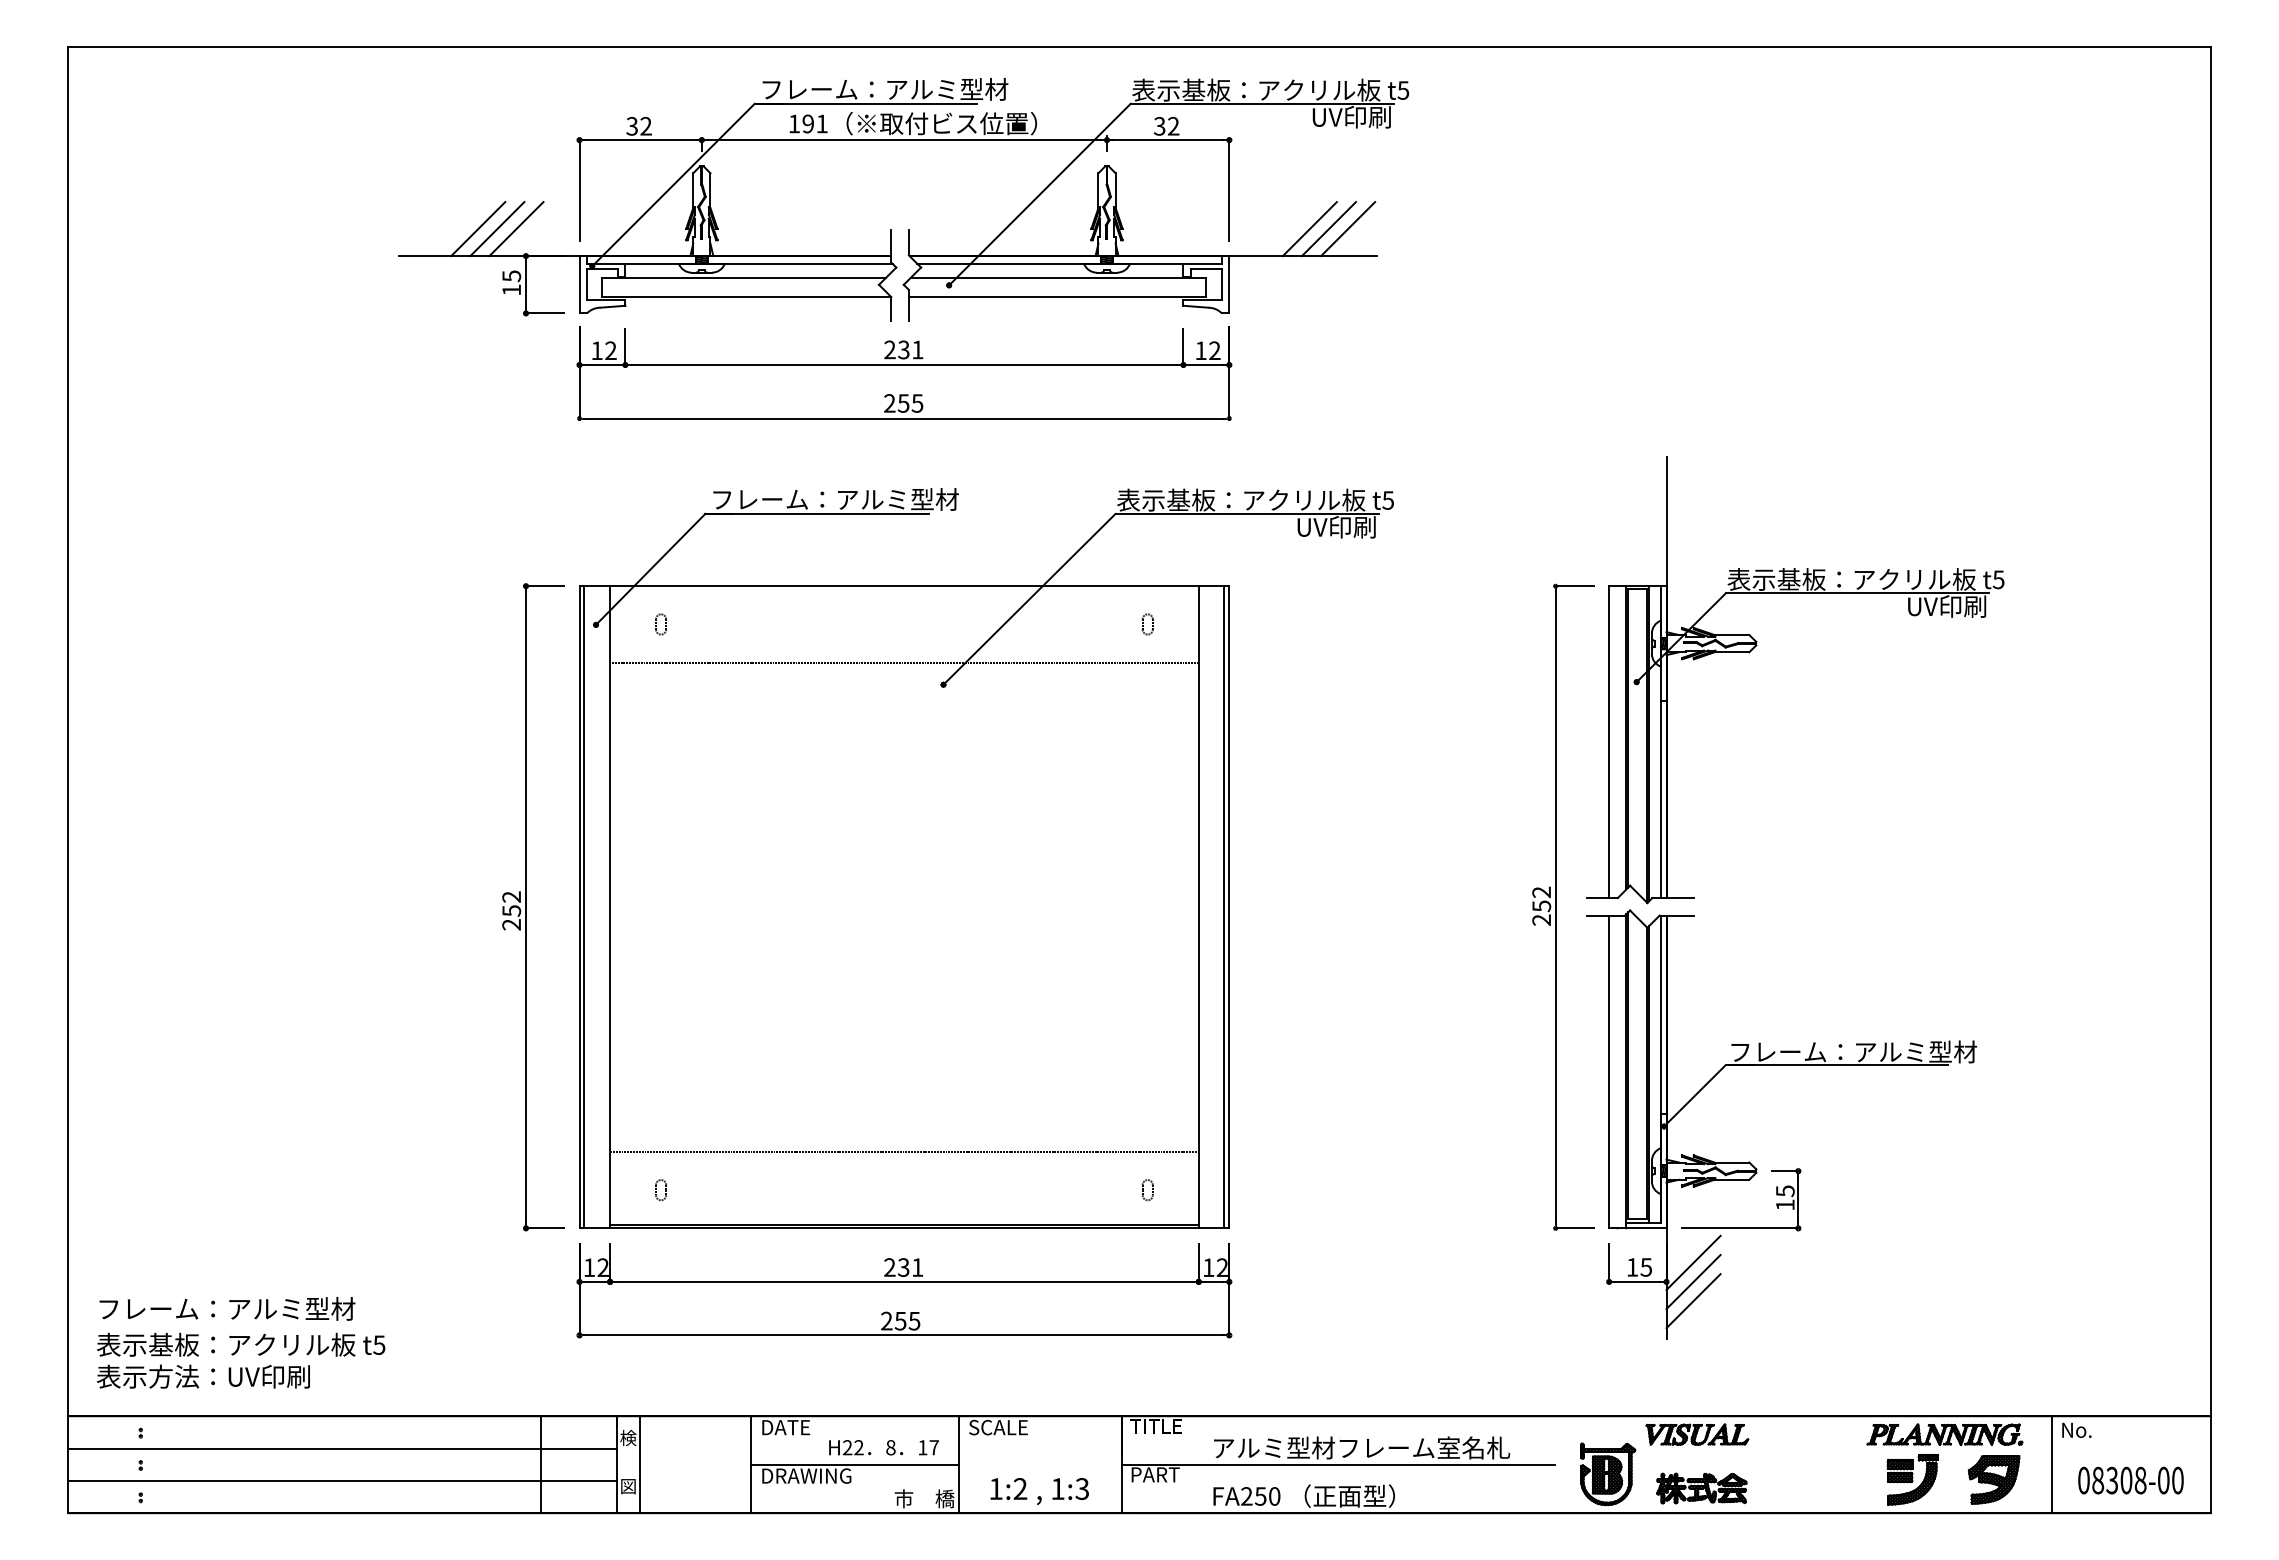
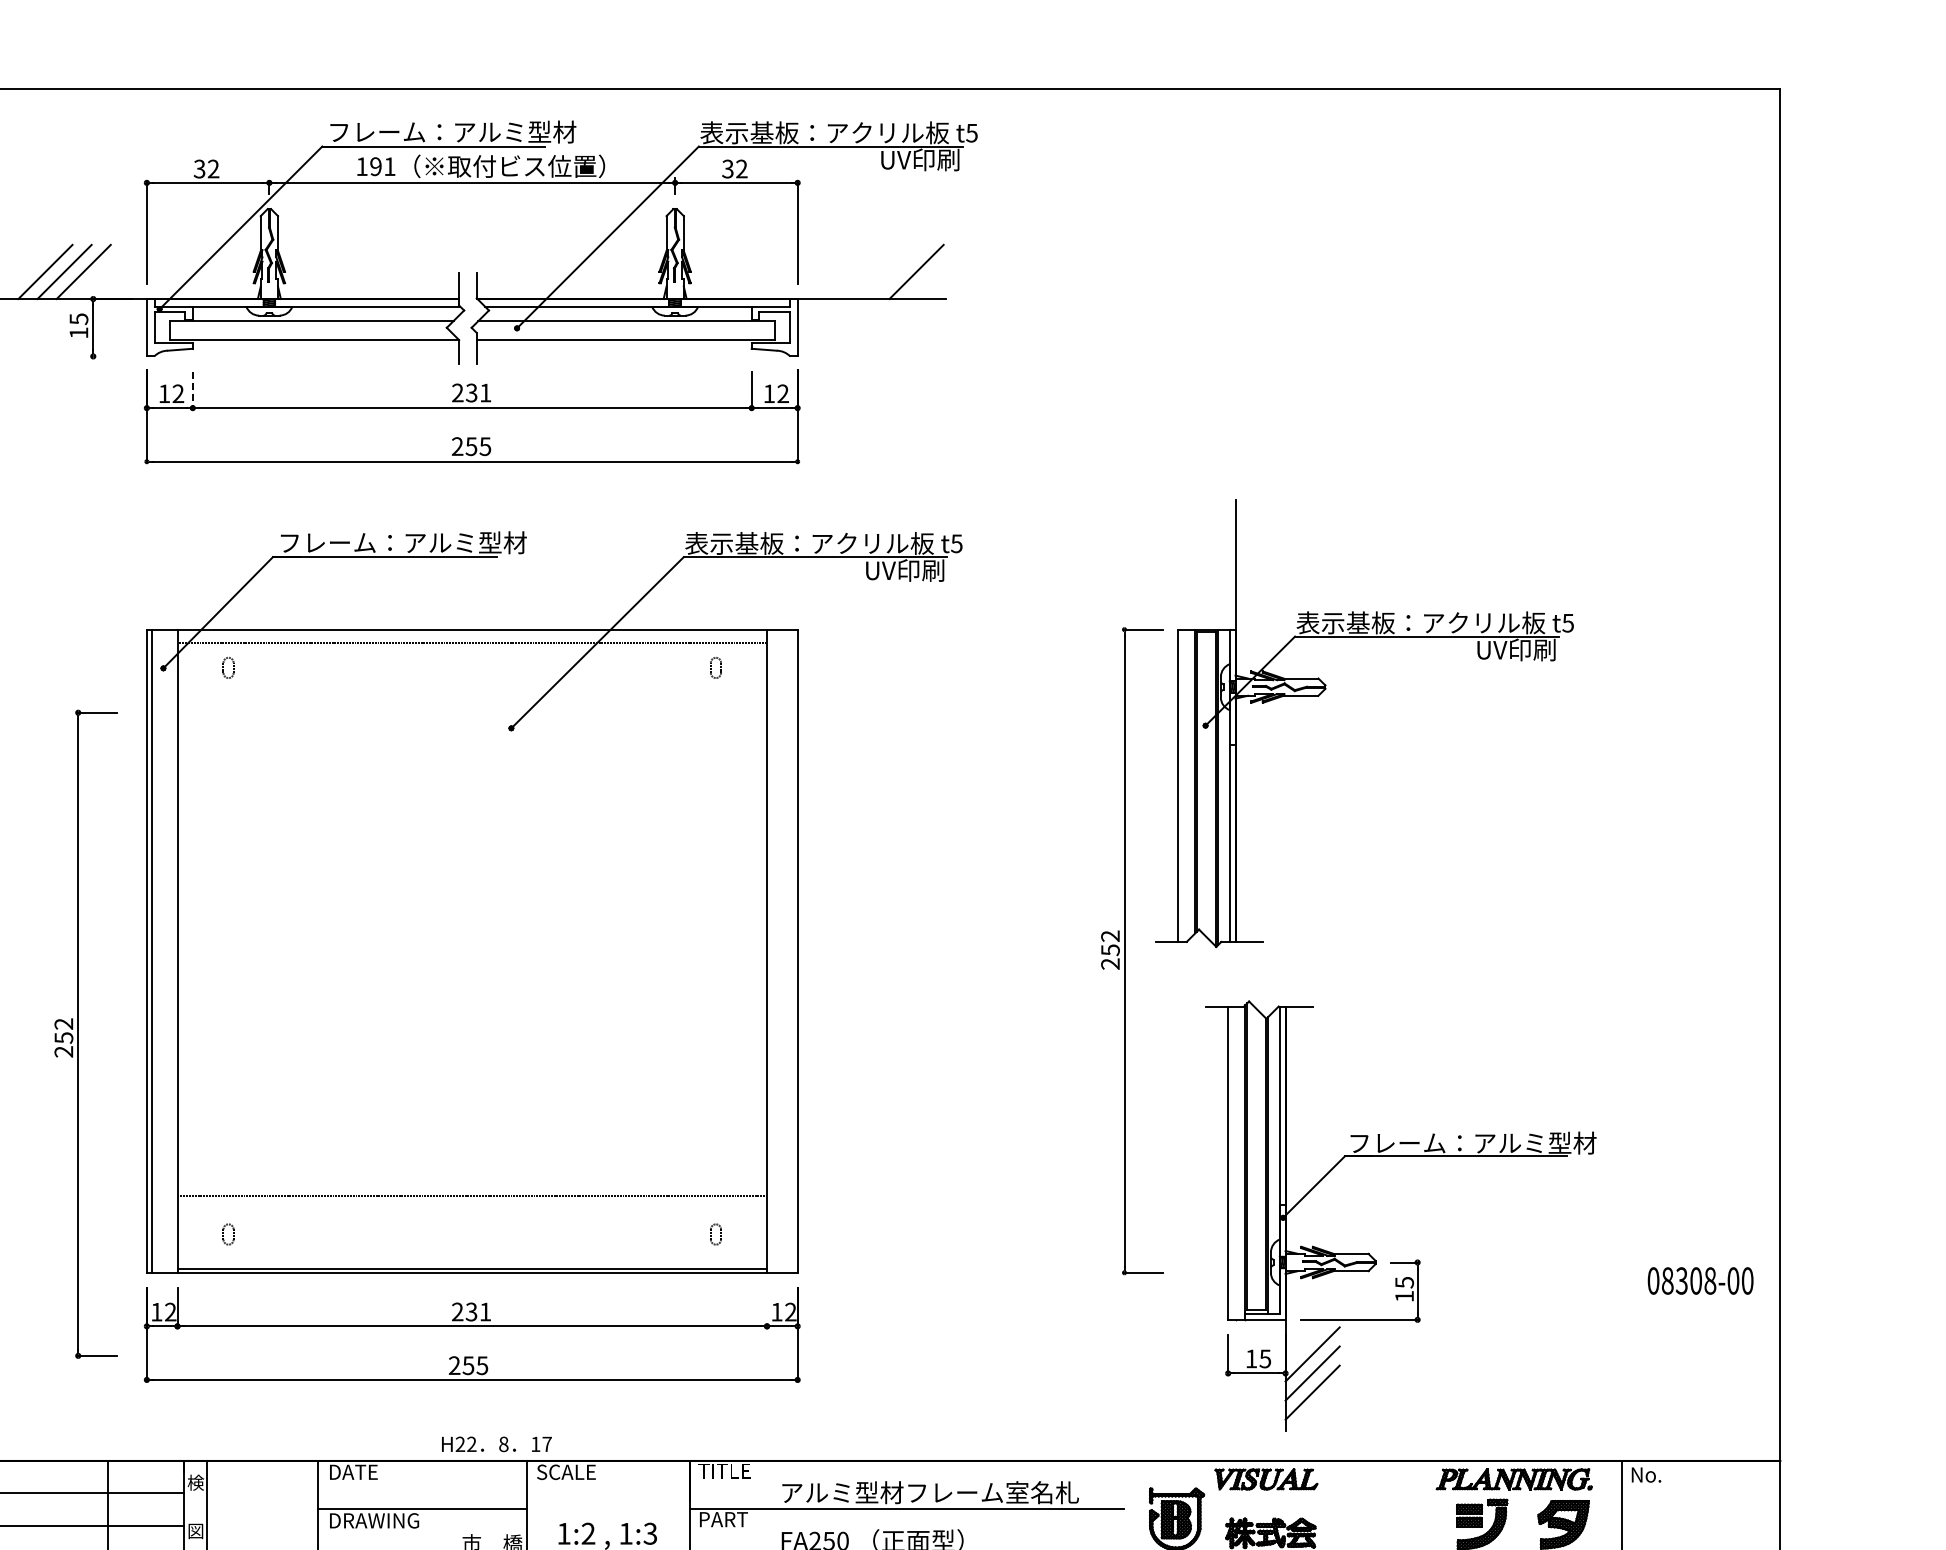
line: (1309, 229) -> (877, 272), removed
line: (1328, 229) -> (896, 272), removed
line: (545, 313) -> (112, 356), removed
line: (625, 347) -> (192, 390), solid -> dashed
line: (904, 662) -> (472, 642), moved
part: (526, 907) -> (78, 1034), moved
line: (1224, 907) -> (792, 951), removed
part: (1781, 1170) -> (1400, 1261), moved
line: (1198, 1262) -> (766, 1306), removed
text: (883, 1447) -> (496, 1444), moved
text: (2130, 1480) -> (1700, 1280), moved

